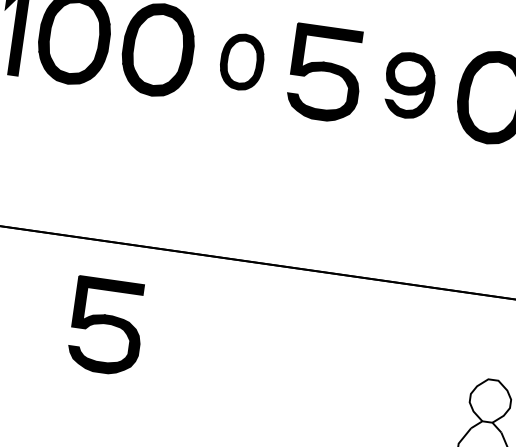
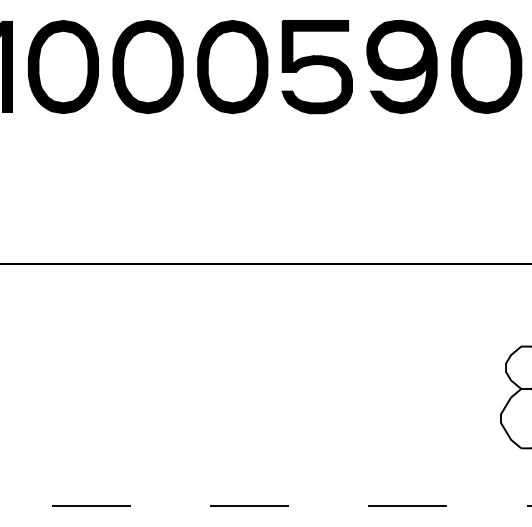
part: (241, 62) -> (232, 67), size x1.67
part: (409, 85) -> (401, 66), size x1.43
part: (106, 326) -> (135, 348), removed

